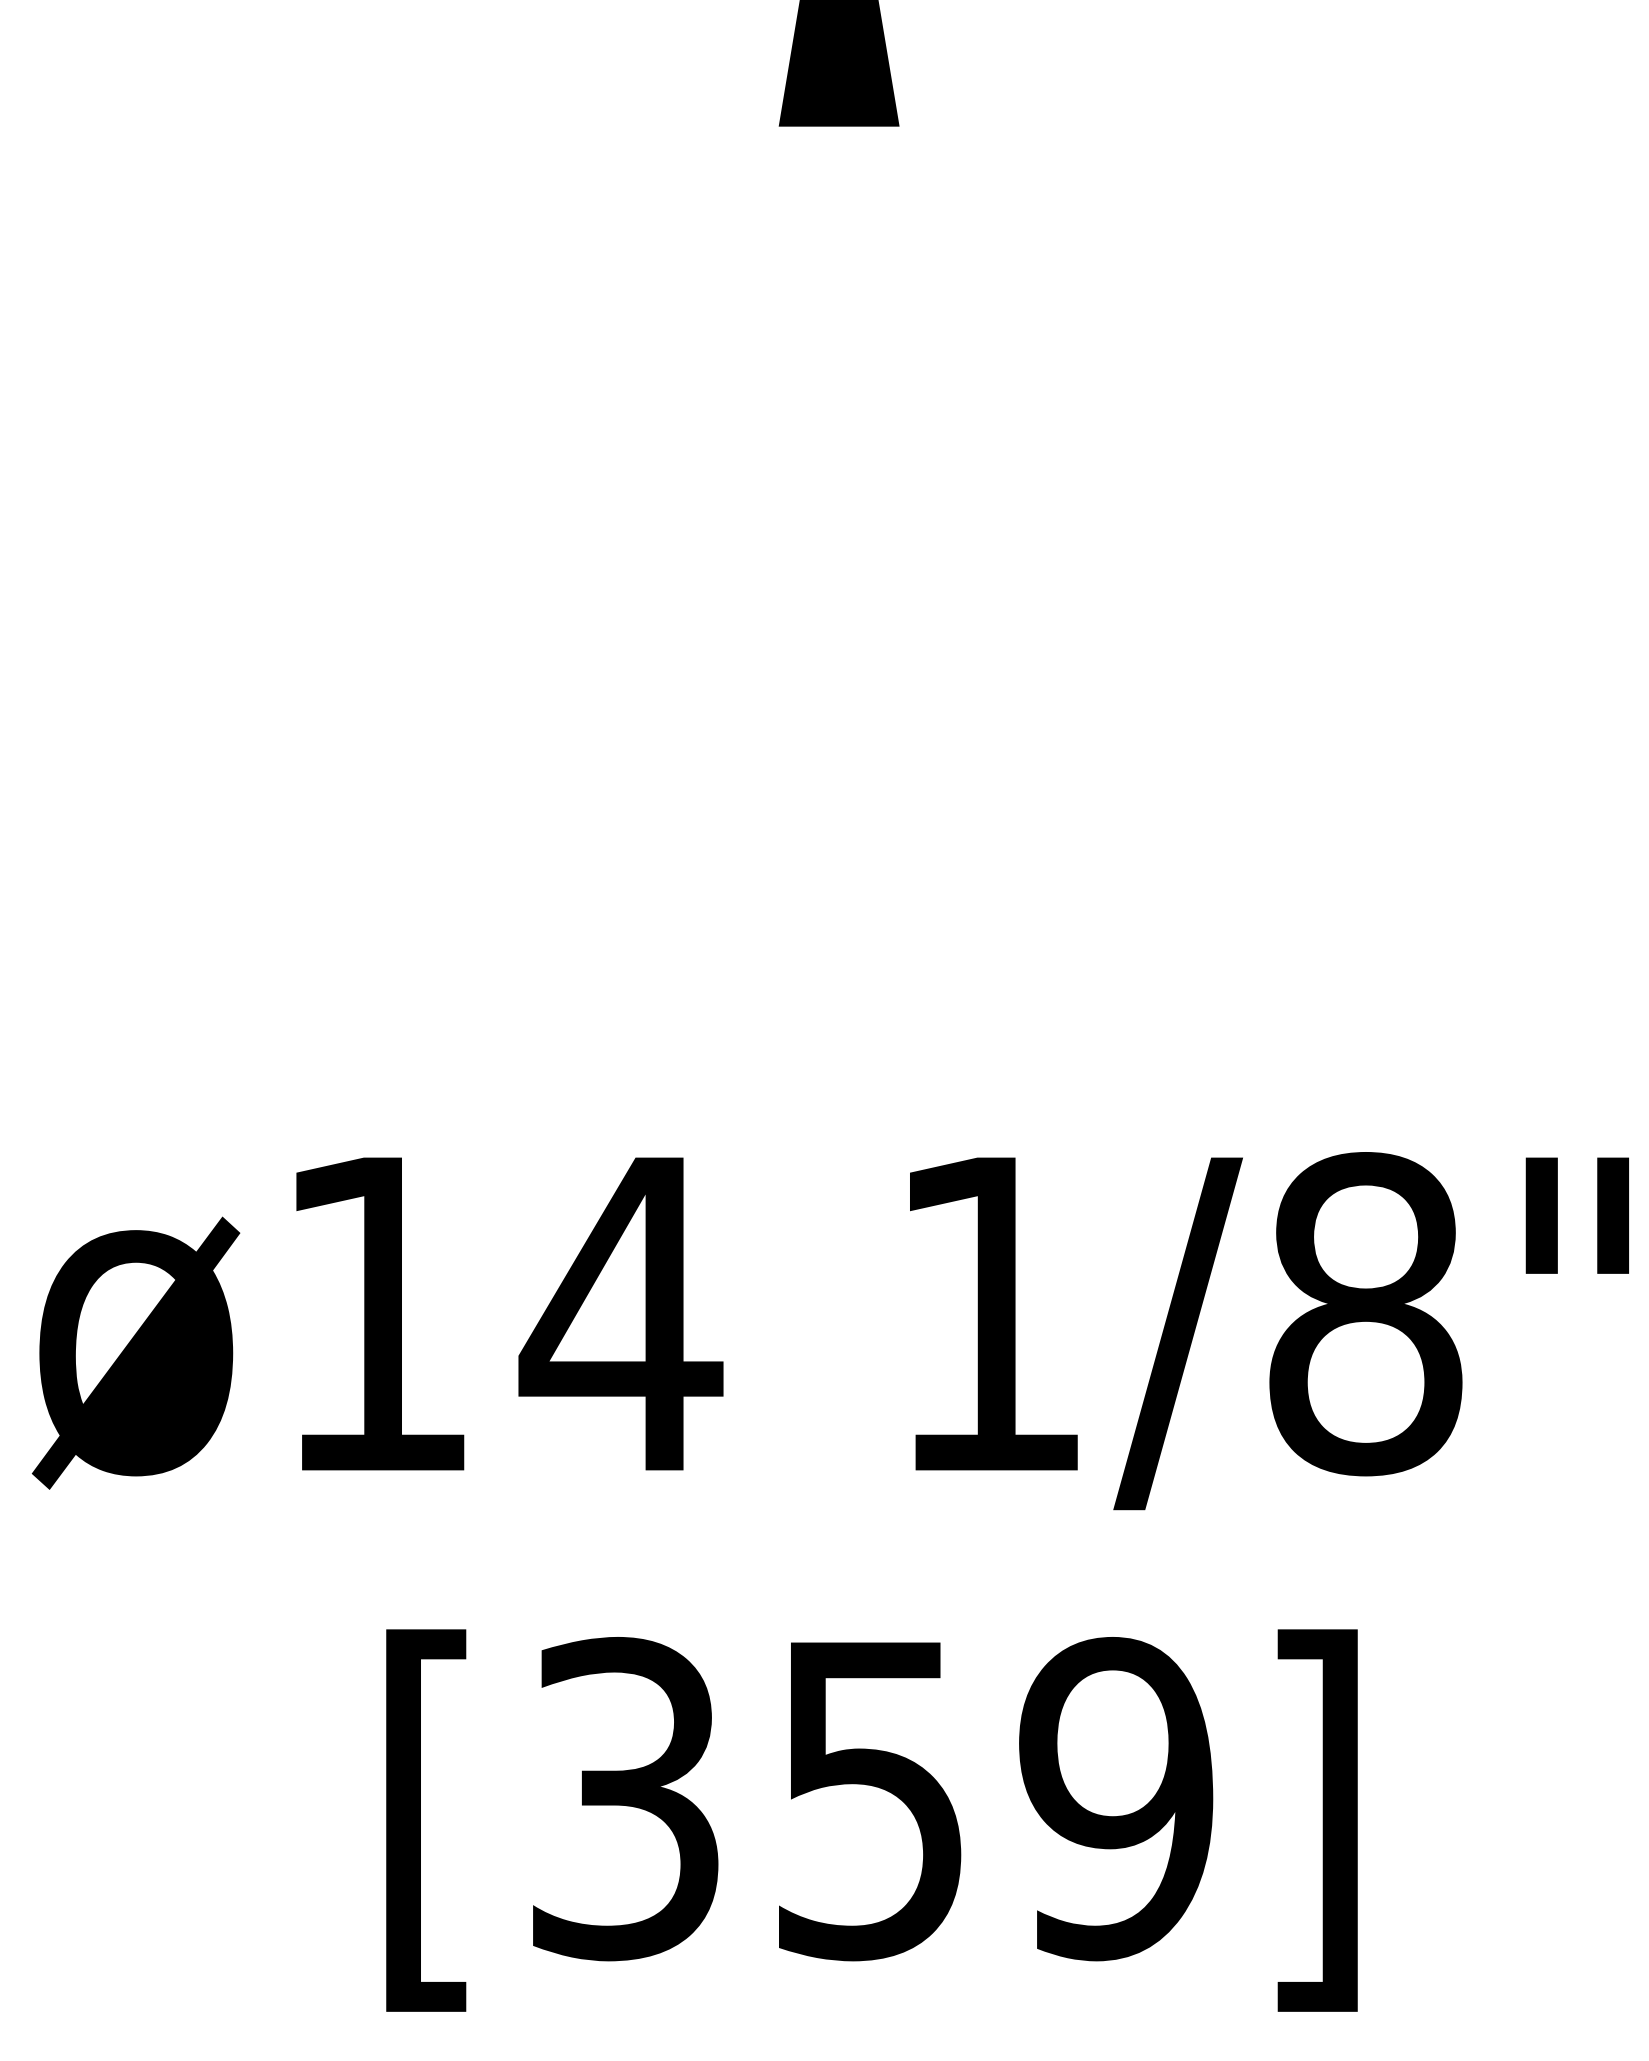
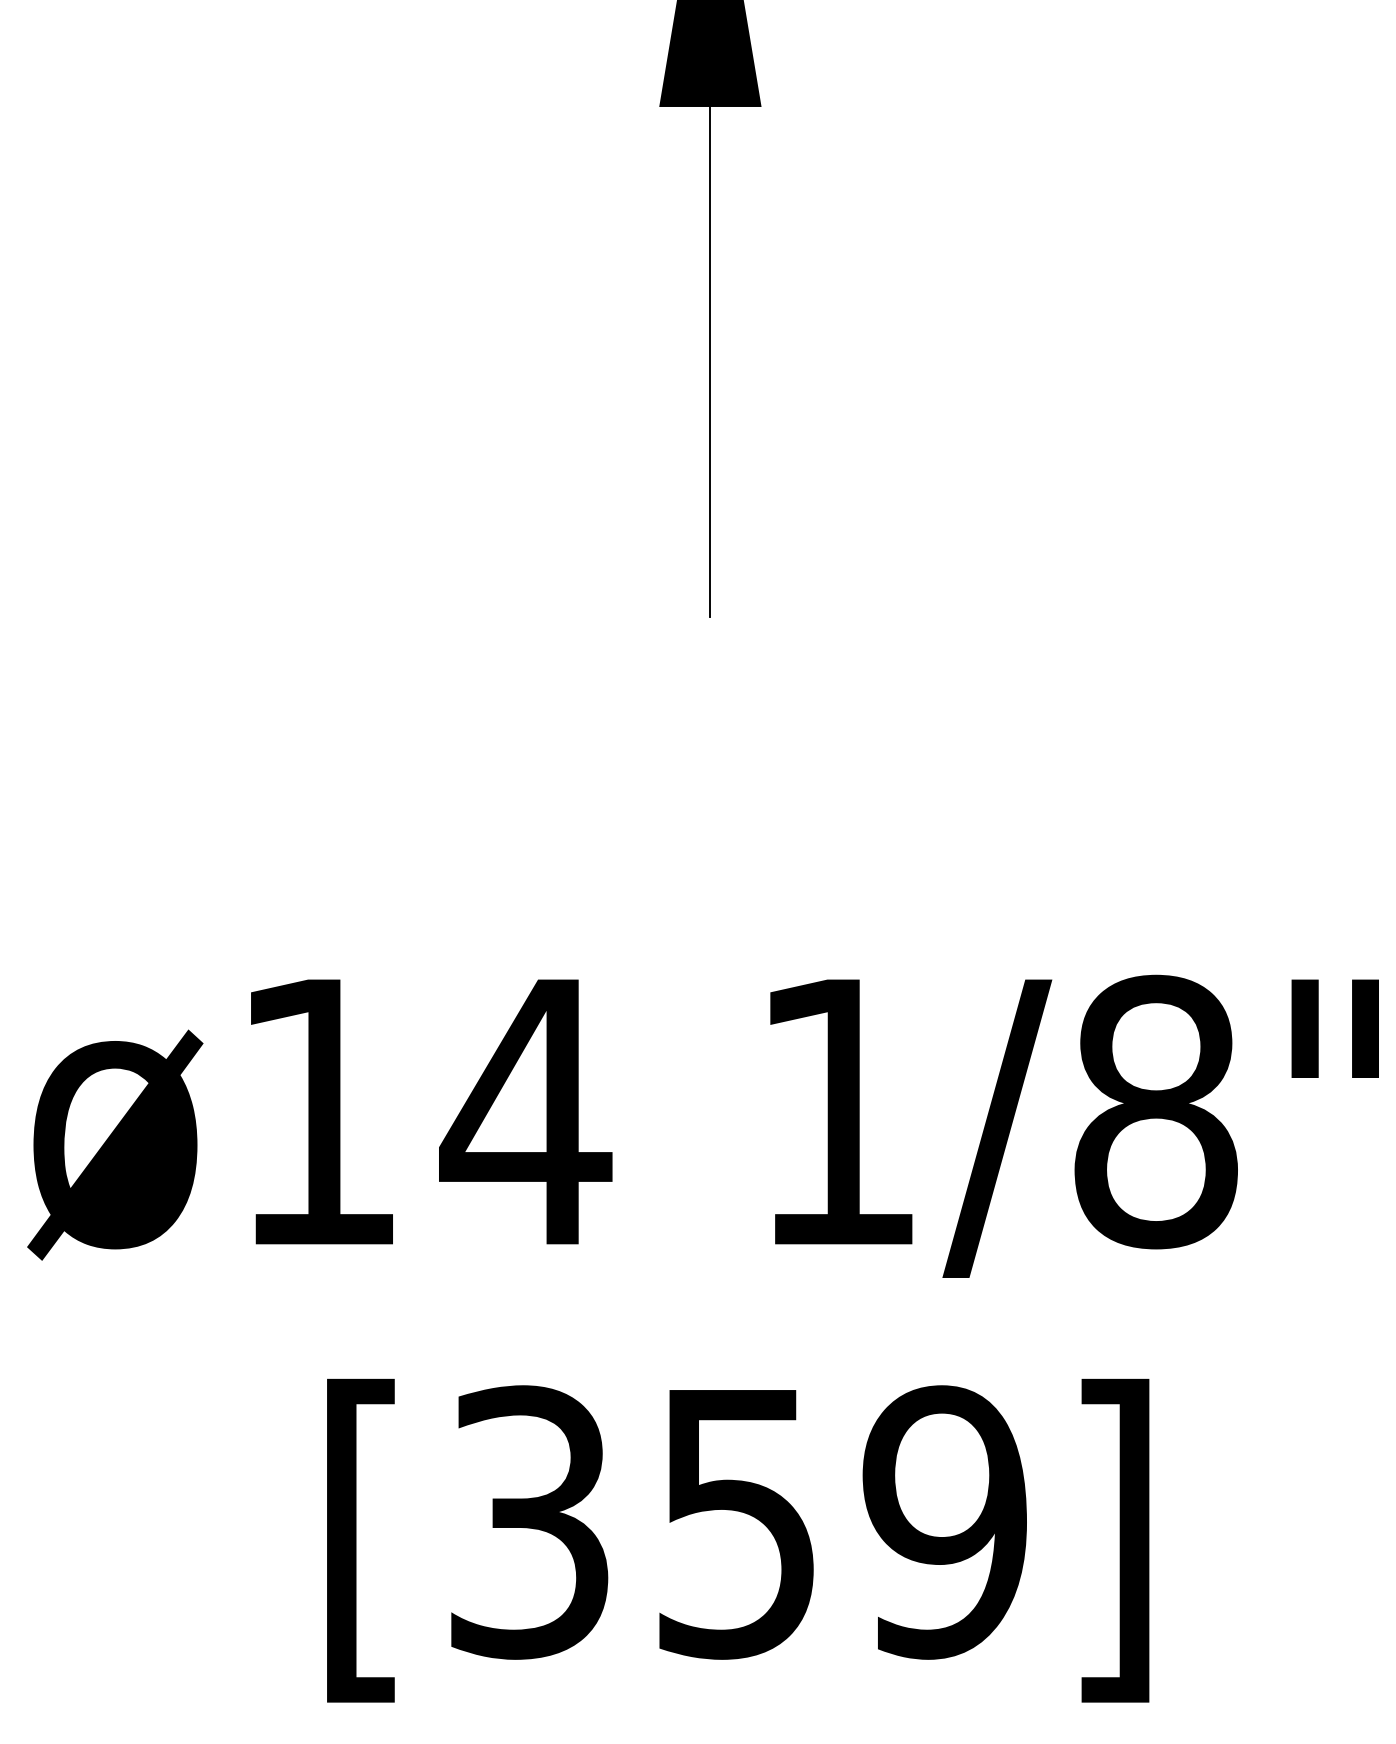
line: (839, 427) -> (710, 361), added

